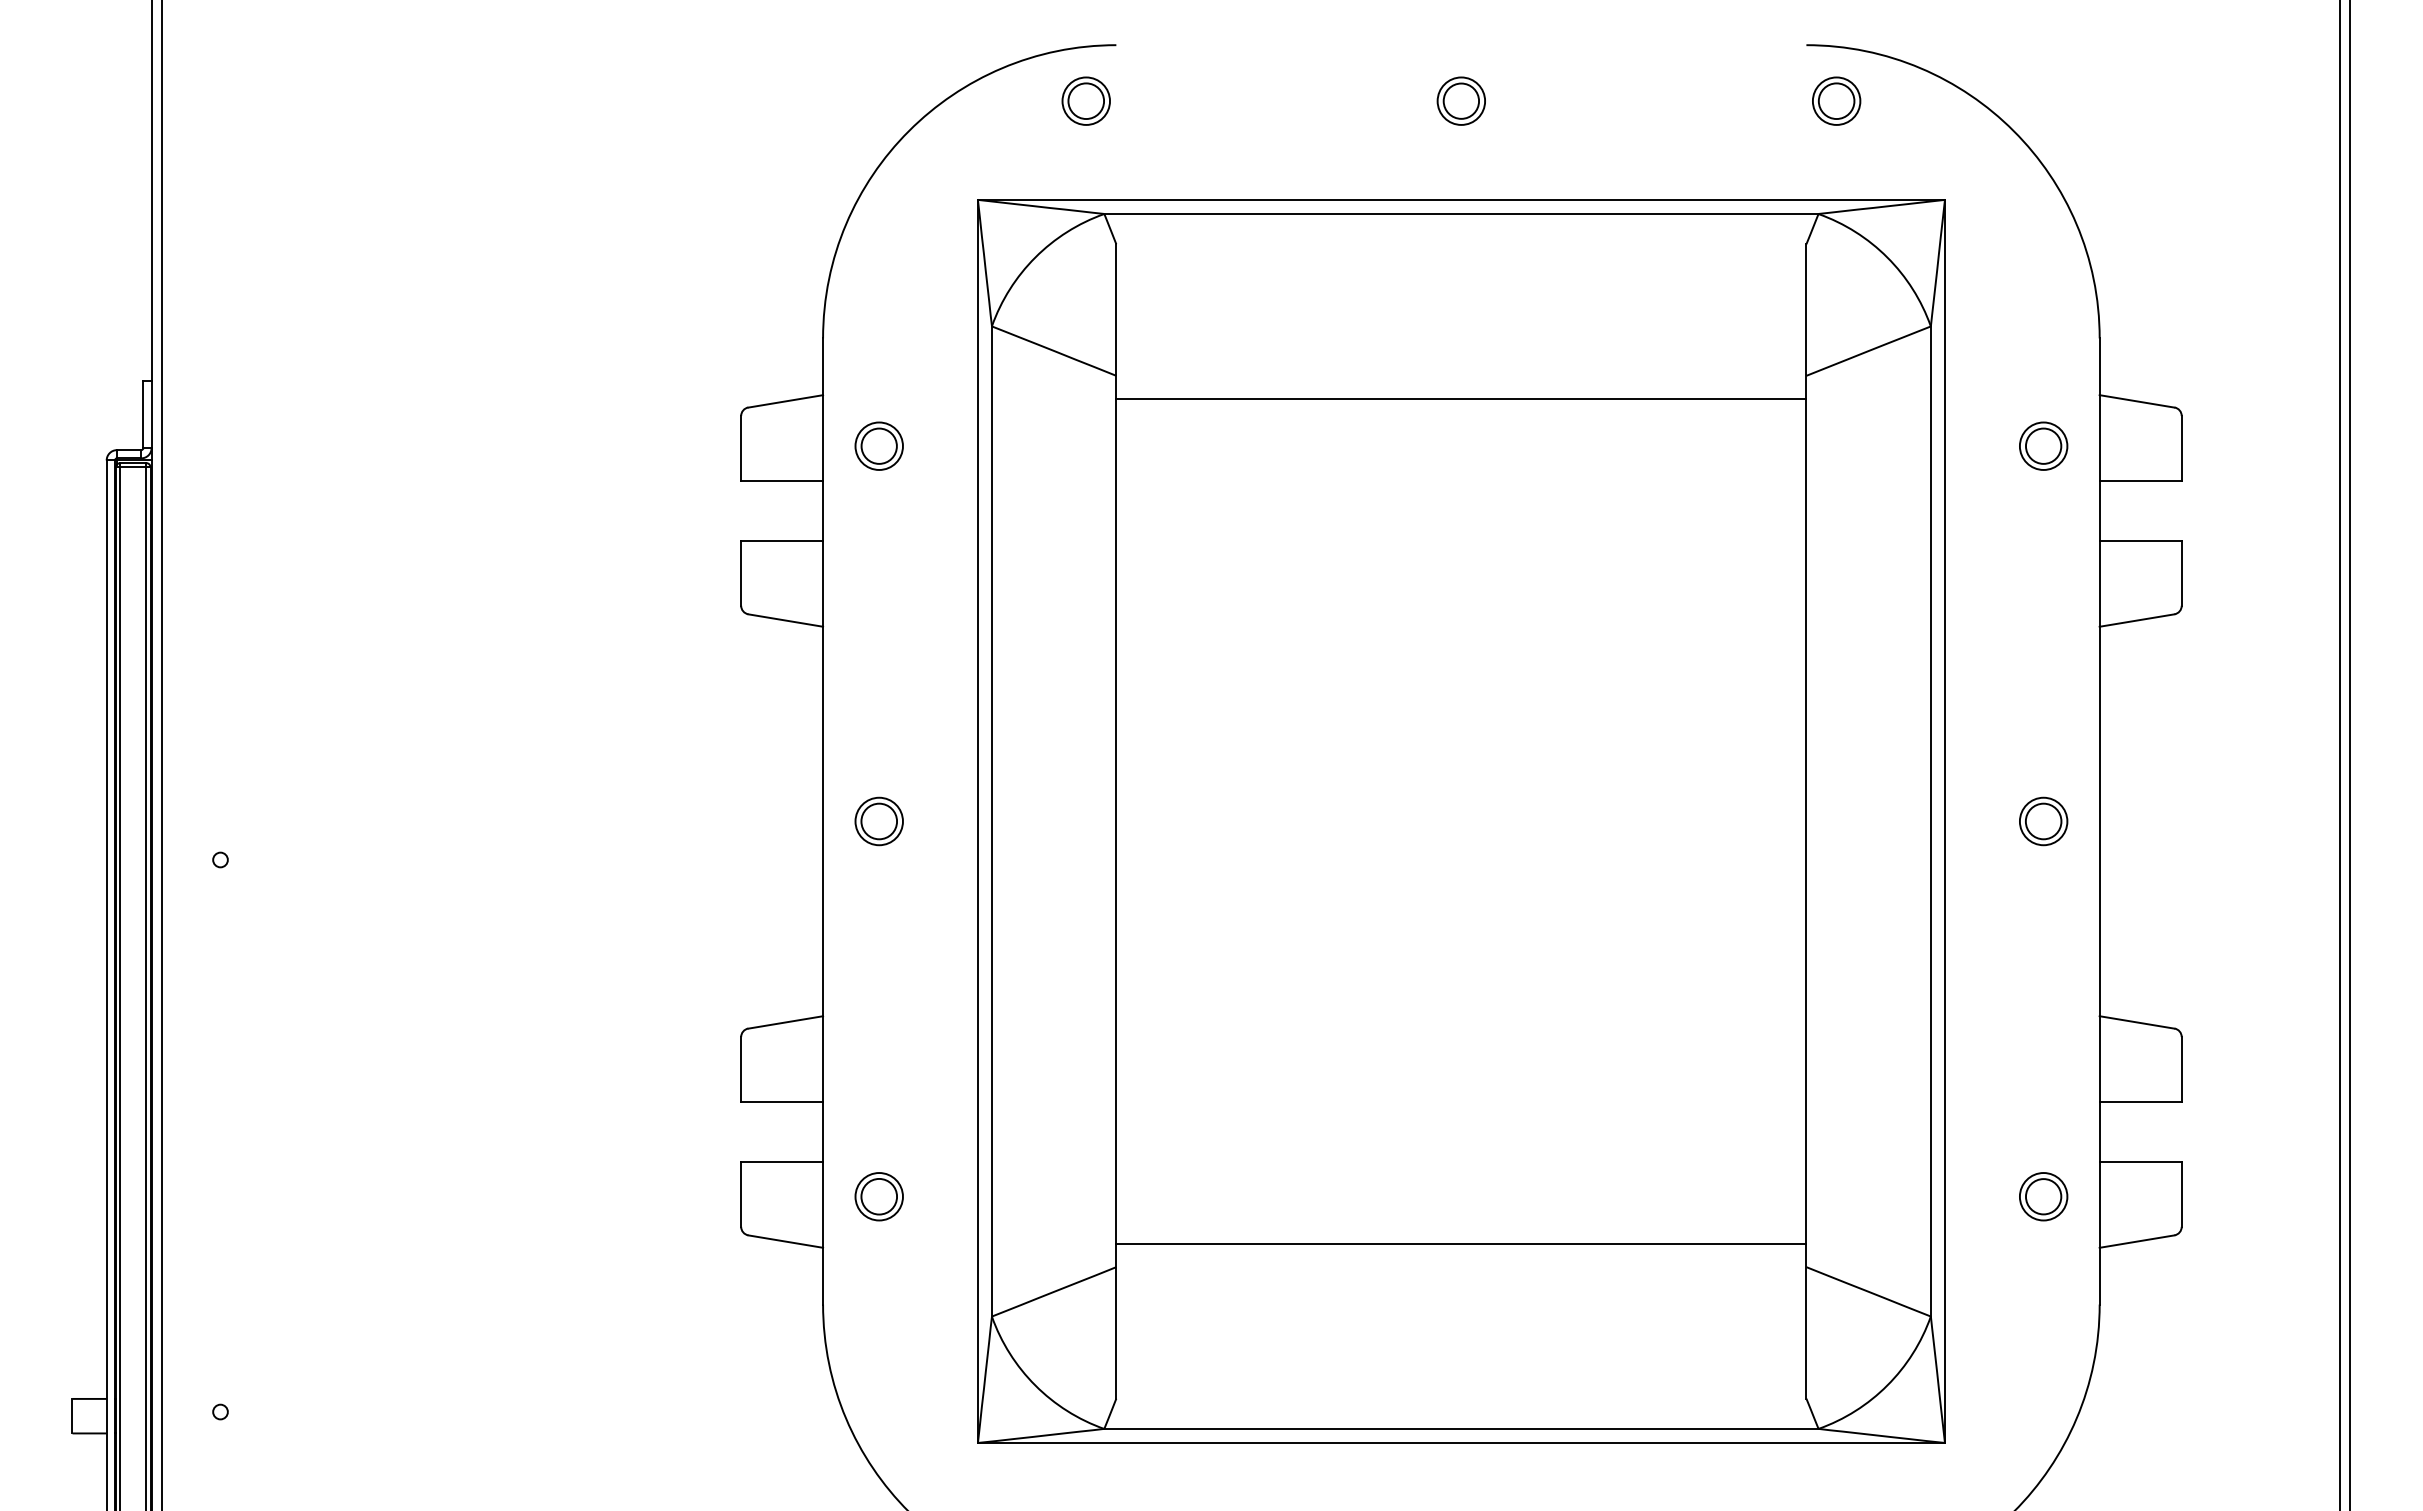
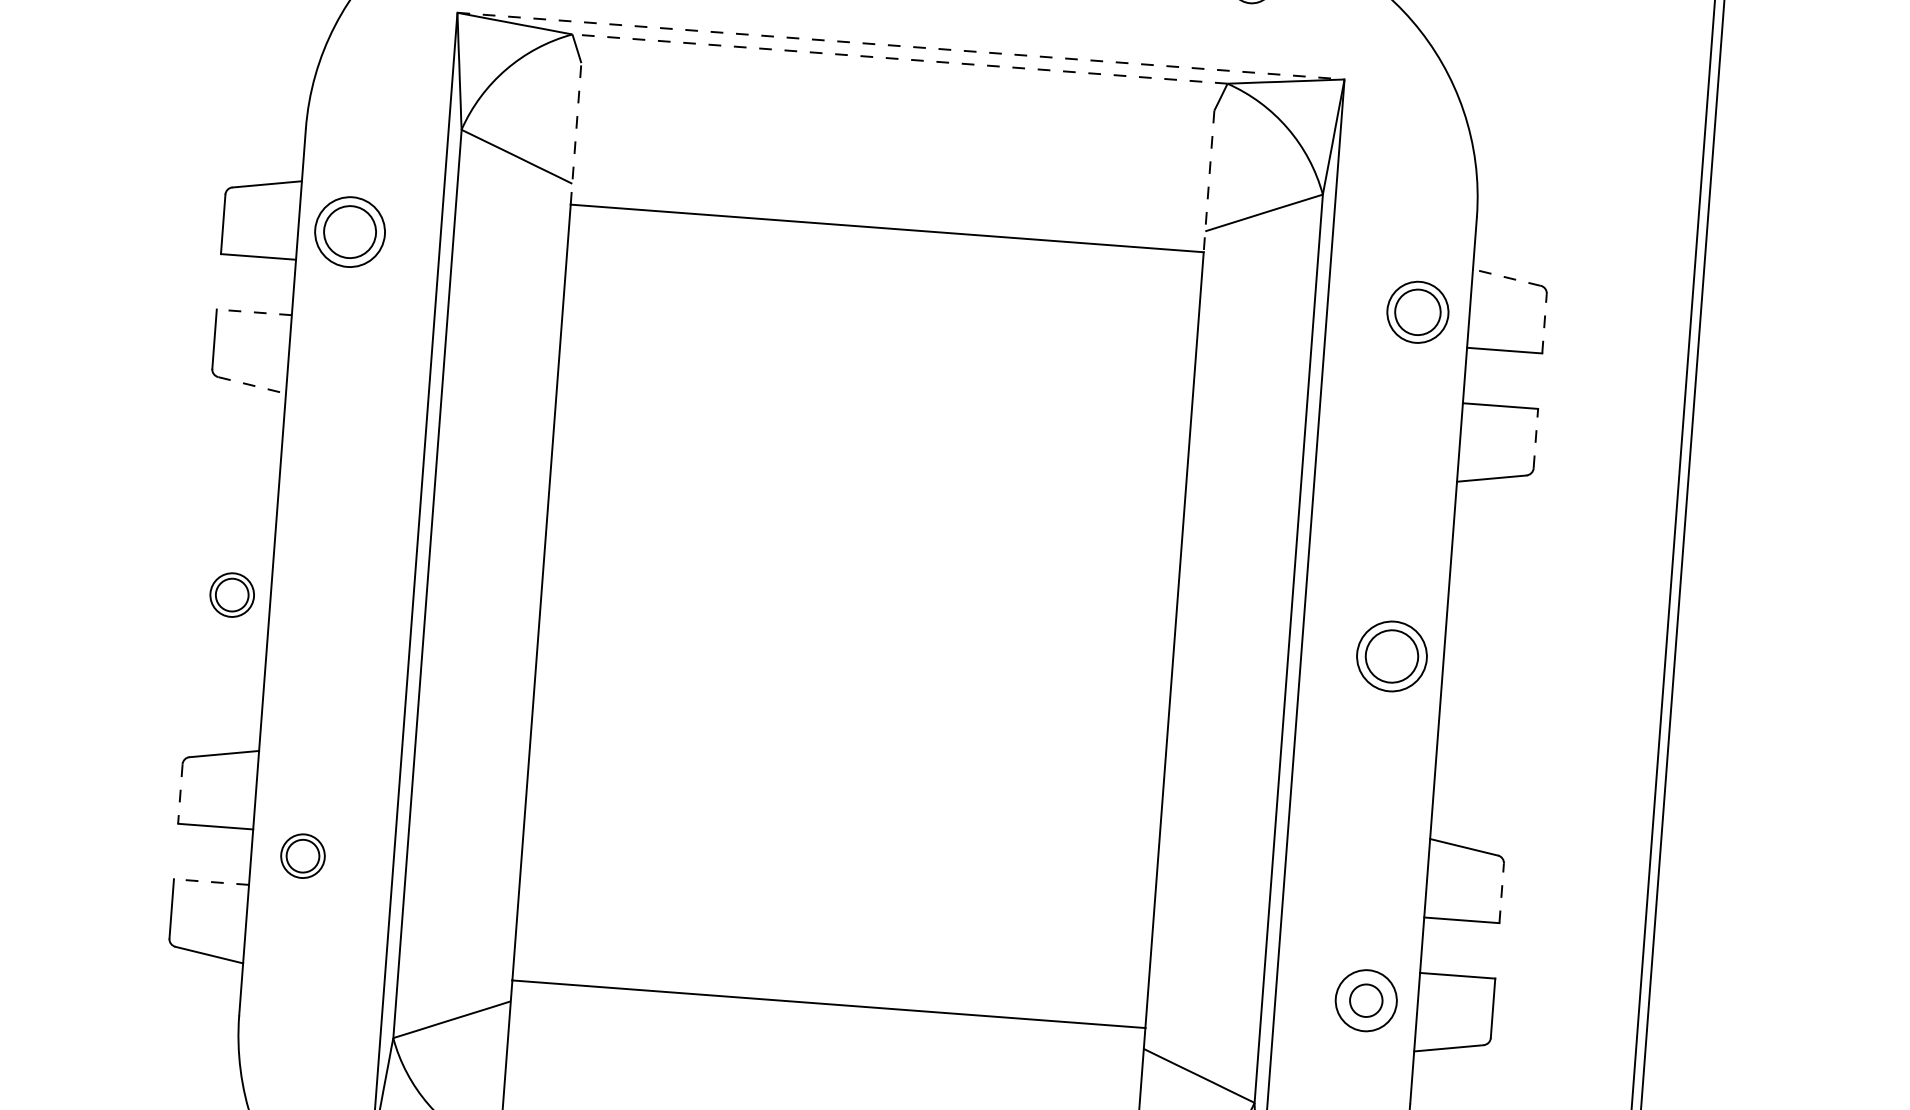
line: (1461, 199) -> (901, 45), solid -> dashed
line: (1460, 213) -> (899, 58), solid -> dashed
line: (1116, 320) -> (576, 132), solid -> dashed
line: (1806, 321) -> (1209, 181), solid -> dashed
line: (2137, 401) -> (1507, 277), solid -> dashed
part: (878, 445) -> (349, 231), size x1.6
part: (2043, 445) -> (1417, 311), size x1.4
line: (2181, 447) -> (1544, 322), solid -> dashed
line: (782, 541) -> (254, 312), solid -> dashed
line: (2181, 572) -> (1535, 437), solid -> dashed
line: (785, 620) -> (251, 385), solid -> dashed
part: (878, 821) -> (231, 595), moved
part: (2043, 821) -> (1392, 656), size x1.6
line: (2181, 1068) -> (1501, 892), solid -> dashed
line: (741, 1069) -> (180, 794), solid -> dashed
line: (782, 1162) -> (211, 882), solid -> dashed
part: (878, 1196) -> (302, 855), moved
circle: (2043, 1196) -> (1366, 1000), size x1.4

